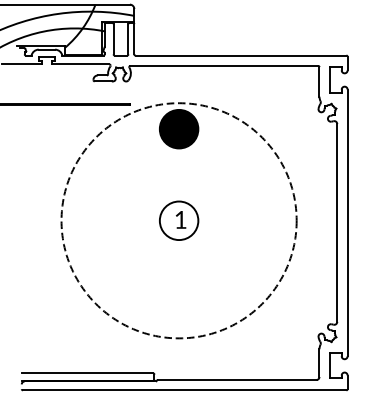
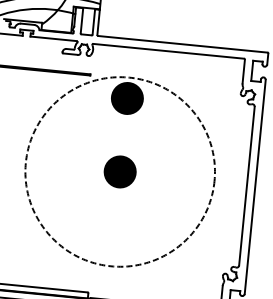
fill: (178, 220) -> (119, 171), added

